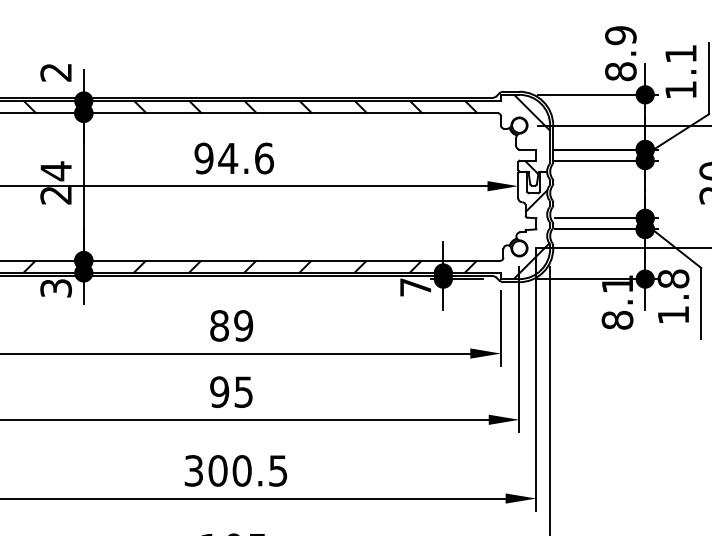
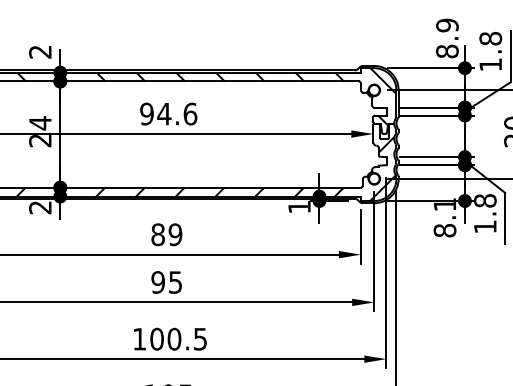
text: (680, 53) -> (490, 38), 1.1 -> 1.8
text: (415, 286) -> (299, 206), 7 -> 1
text: (56, 288) -> (40, 207), 3 -> 2
text: (193, 469) -> (139, 338), 300.5 -> 100.5

